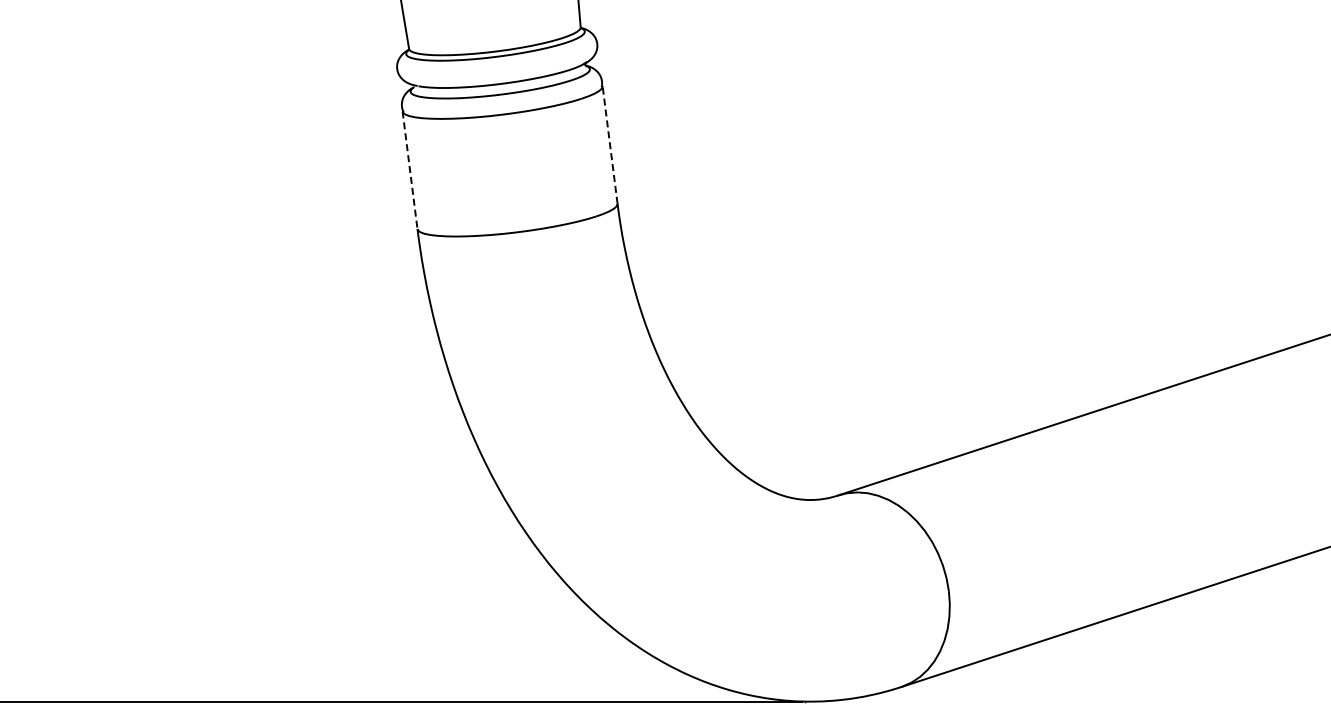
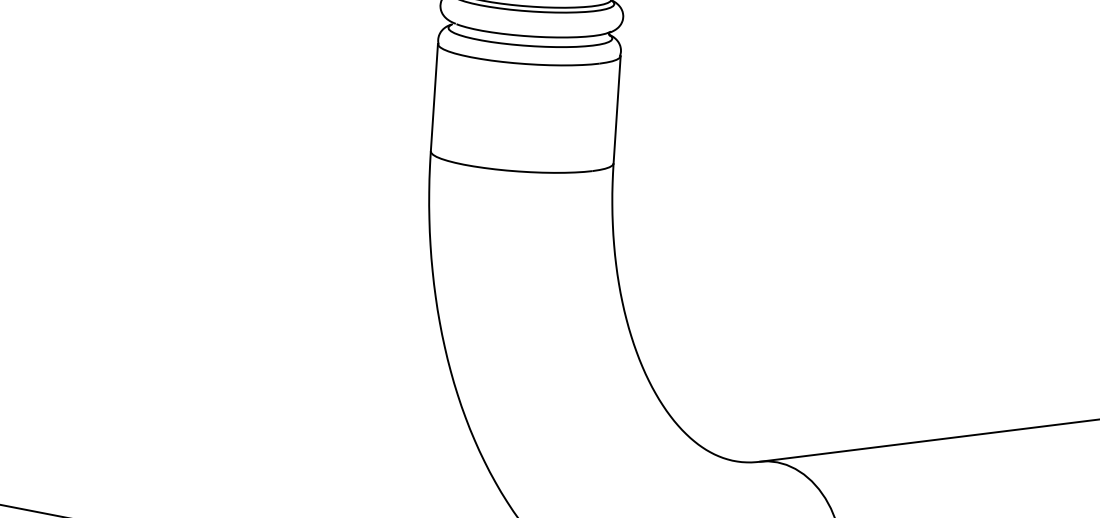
line: (610, 144) -> (617, 109), dashed -> solid
line: (410, 170) -> (434, 97), dashed -> solid

